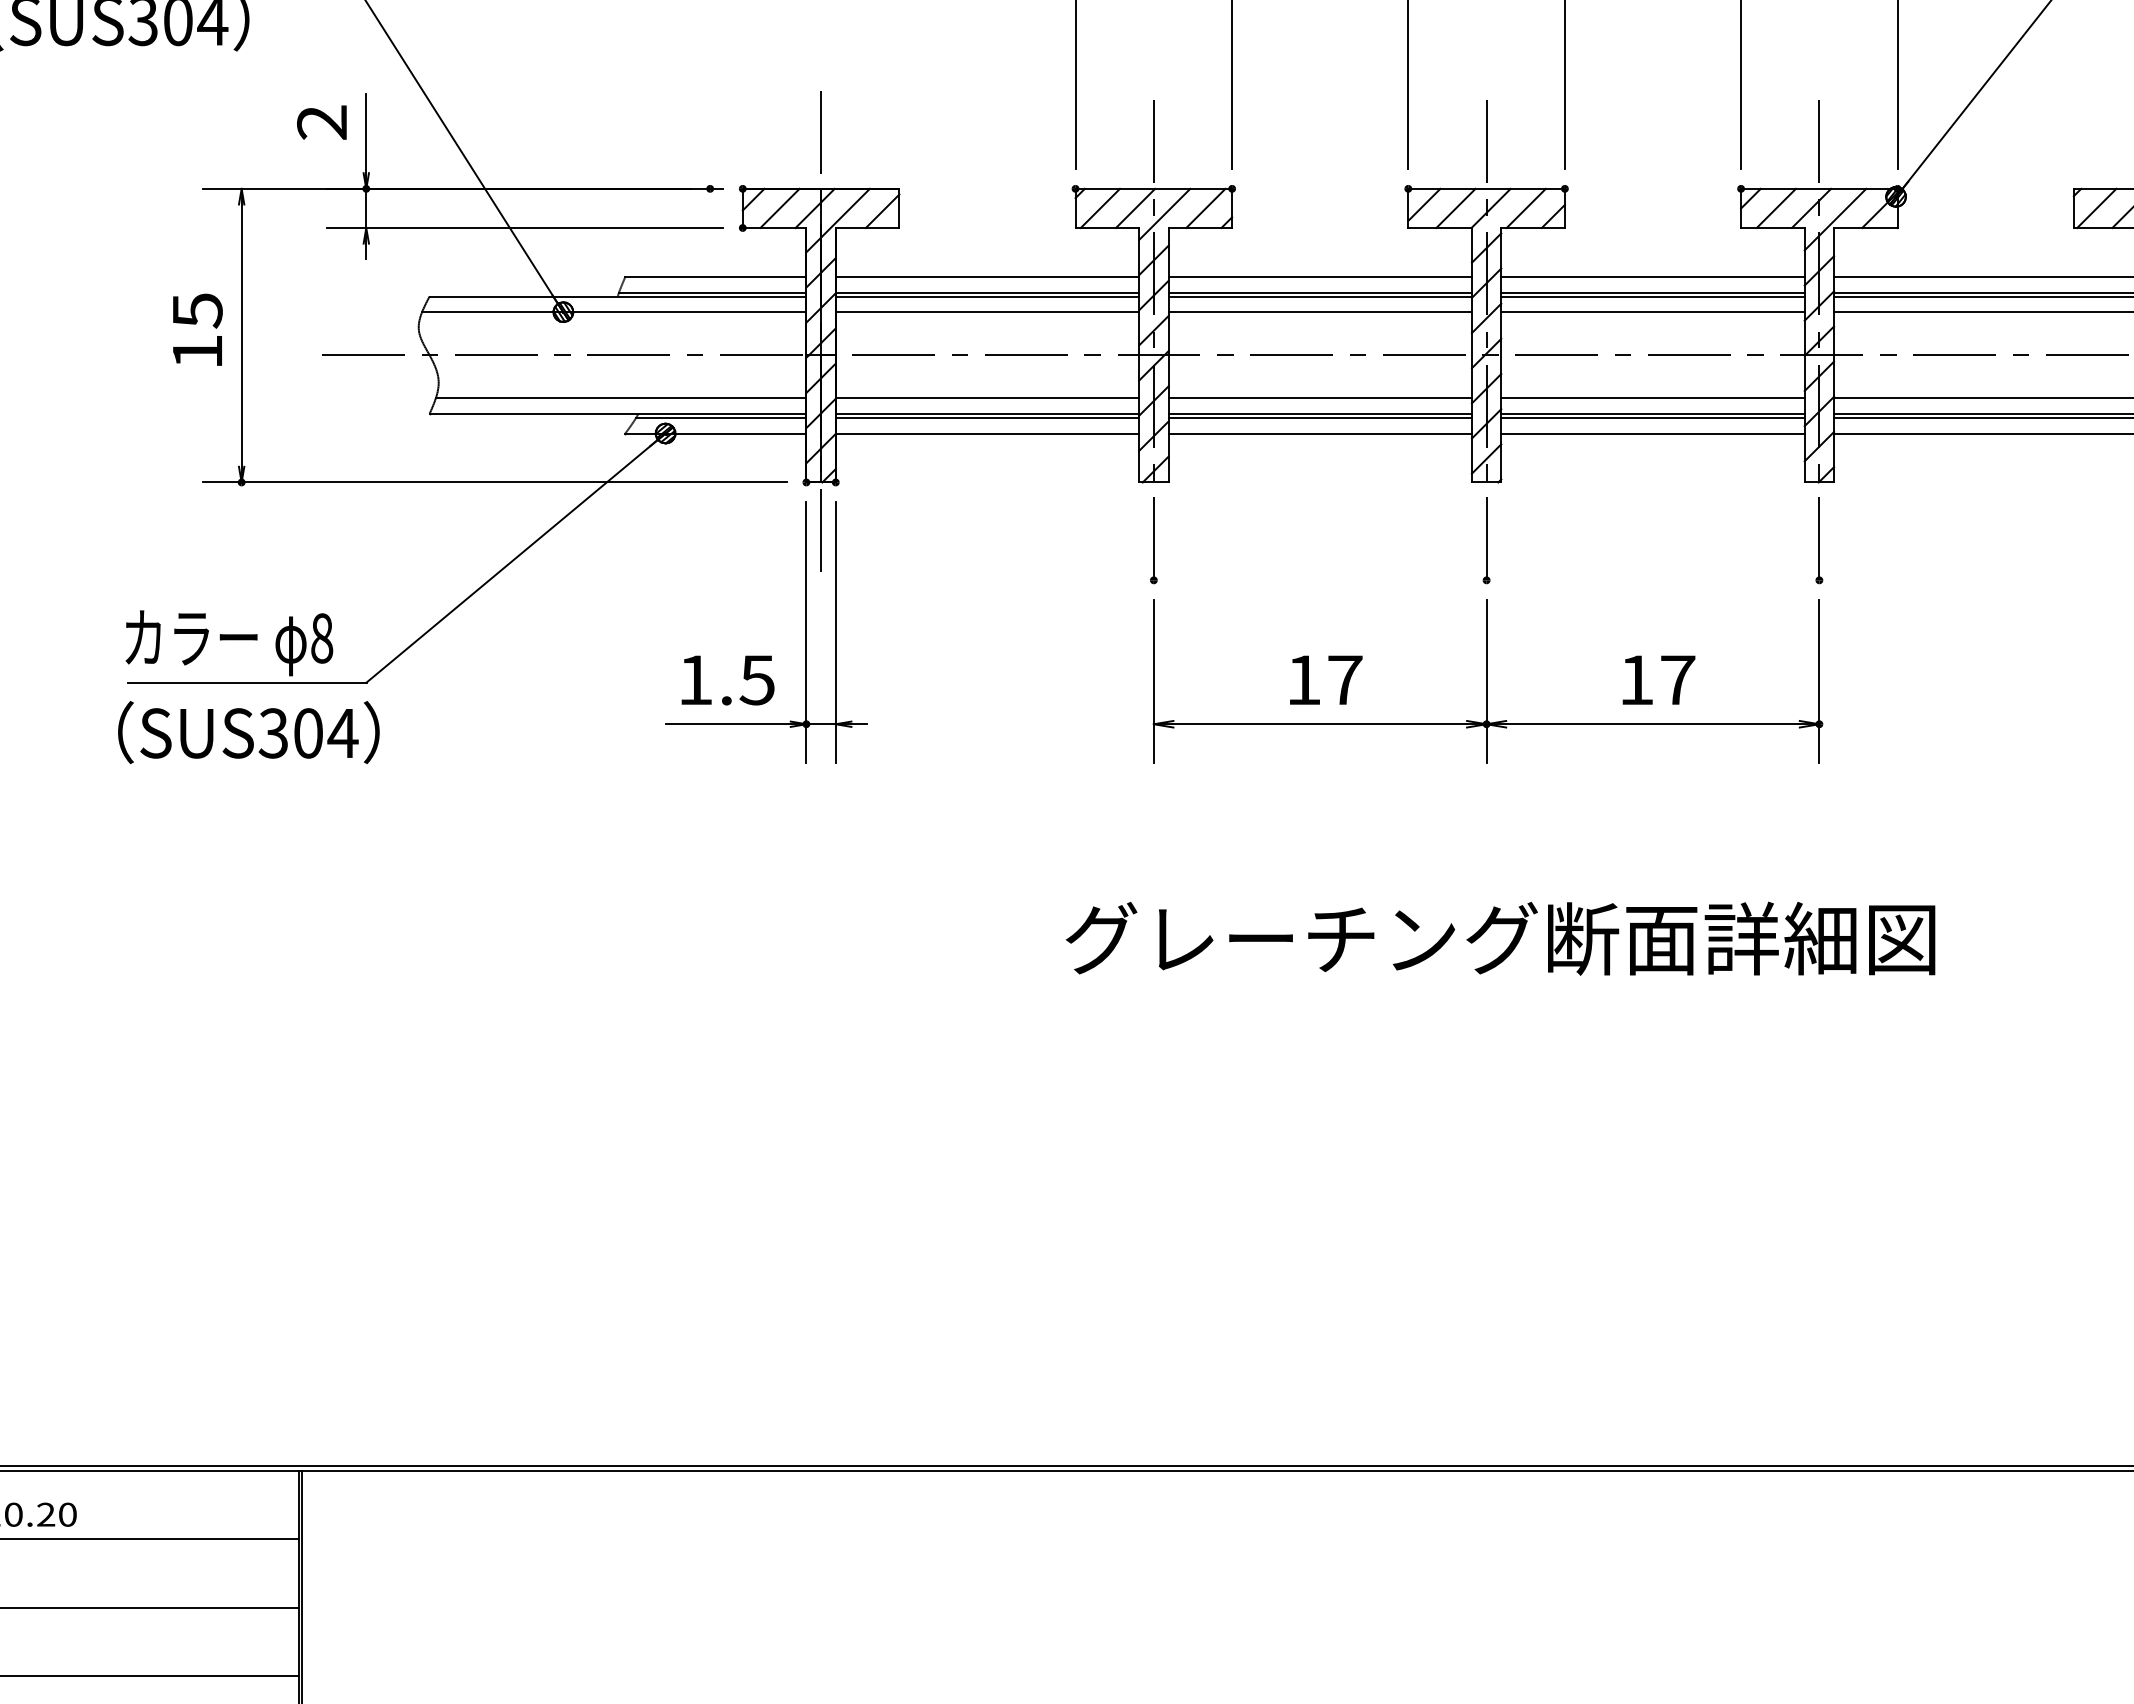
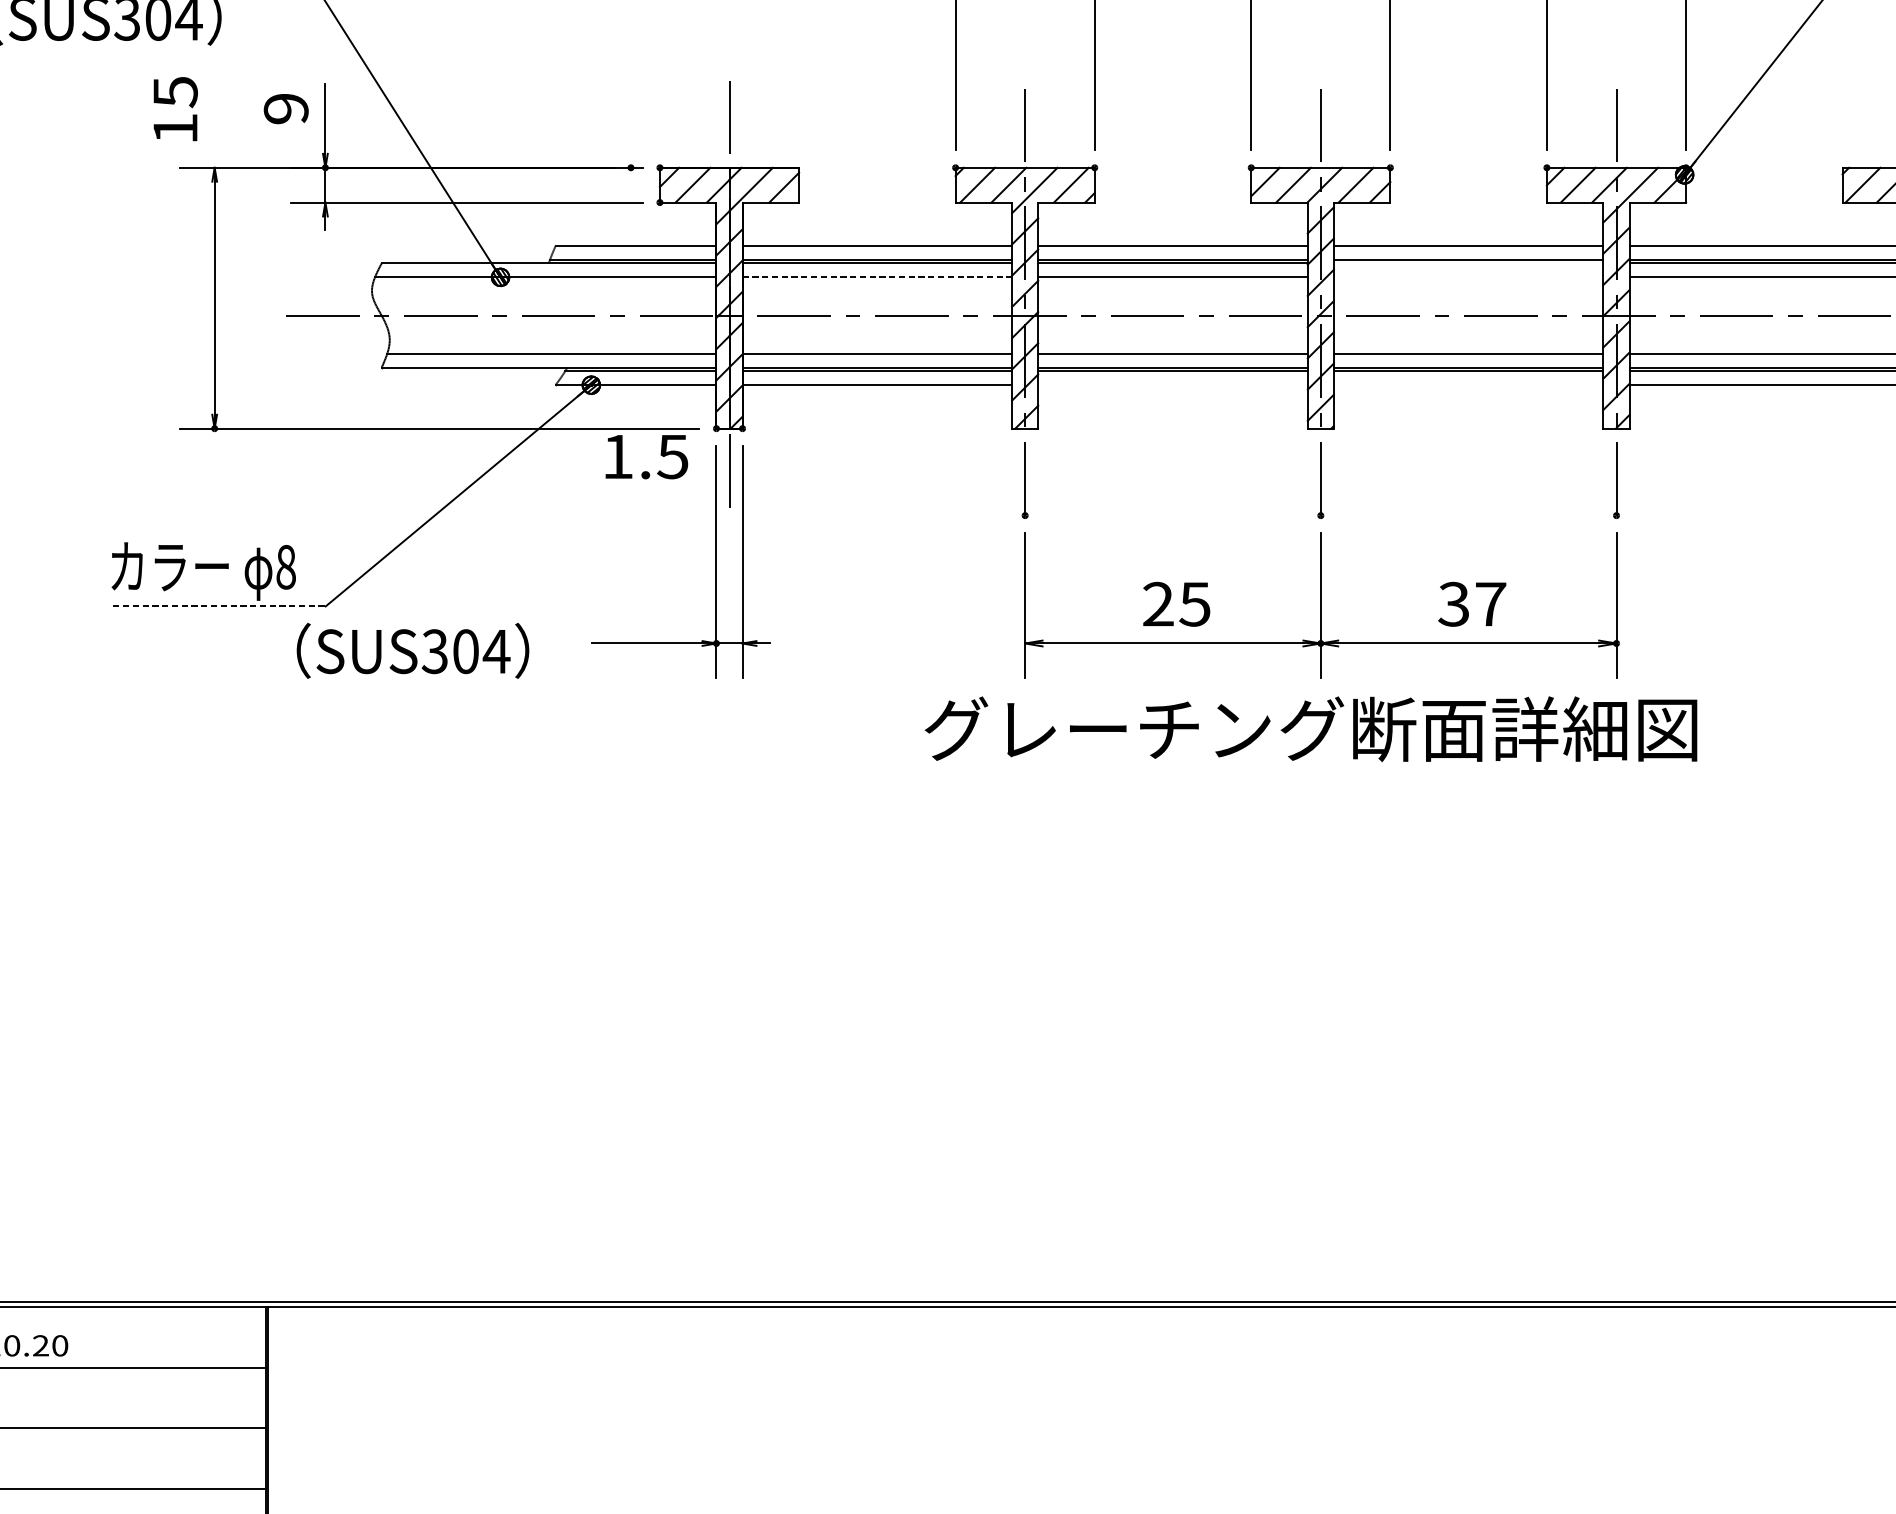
text: (322, 122) -> (286, 108), 2 -> 9
line: (1652, 296) -> (1468, 263), removed
line: (987, 312) -> (877, 277), solid -> dashed
line: (1652, 312) -> (1468, 277), removed
text: (197, 329) -> (175, 108), moved
line: (1319, 433) -> (1172, 385), removed
line: (1652, 433) -> (1468, 385), removed
text: (1324, 679) -> (1176, 603), 17 -> 25
text: (1635, 679) -> (1453, 603), 17 -> 37
text: (727, 680) -> (646, 457), moved
line: (247, 682) -> (219, 606), solid -> dashed
text: (248, 732) -> (412, 650), moved
text: (1500, 938) -> (1310, 729), moved

